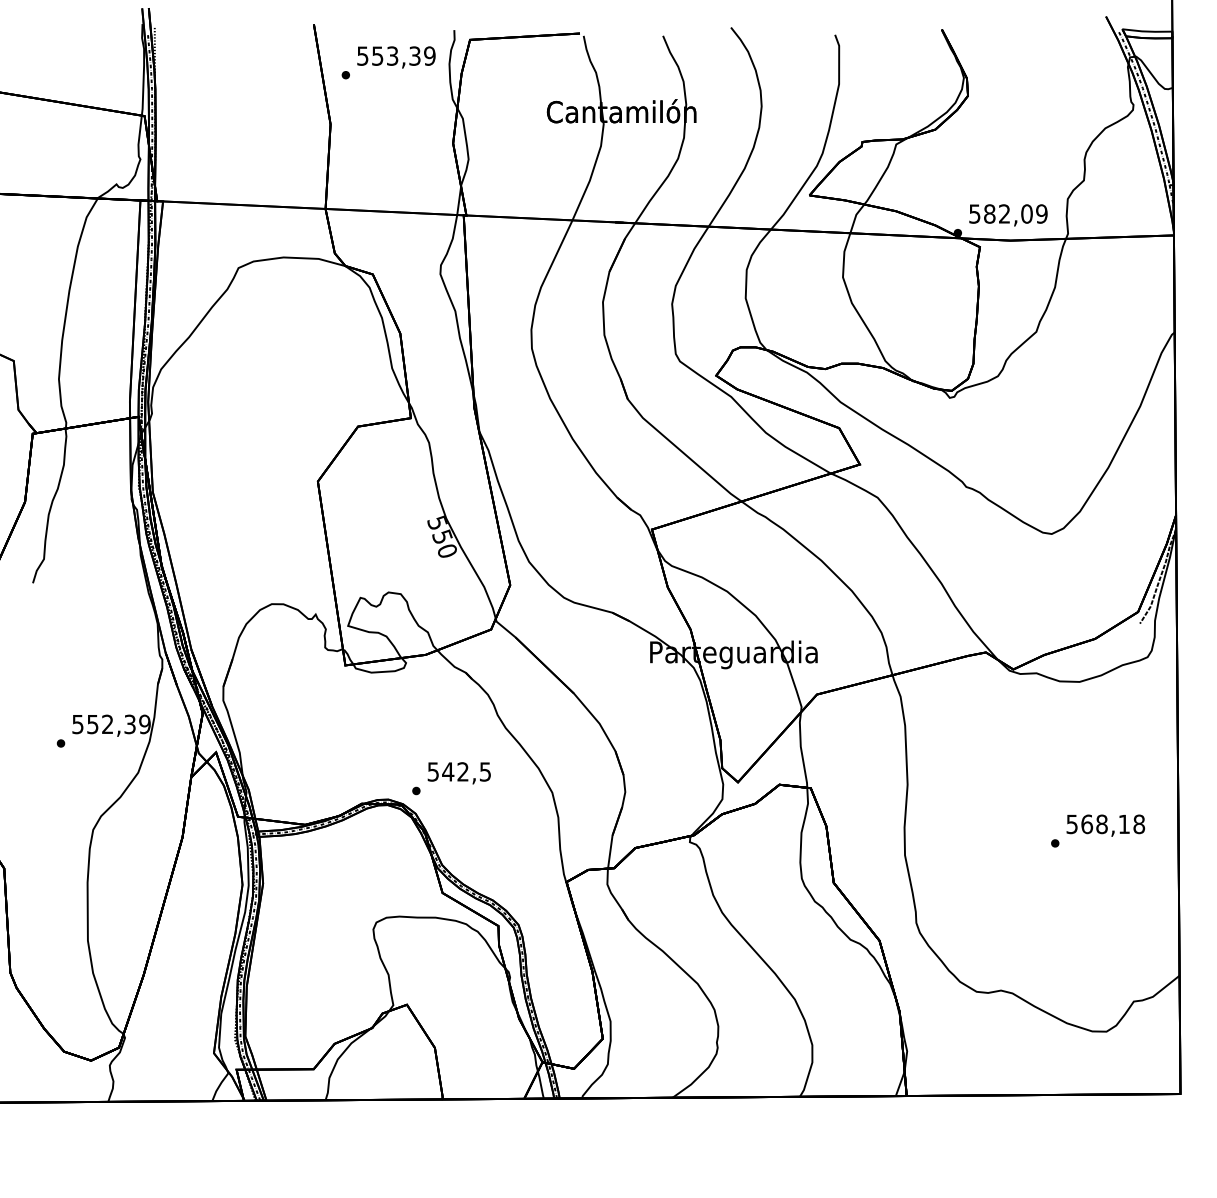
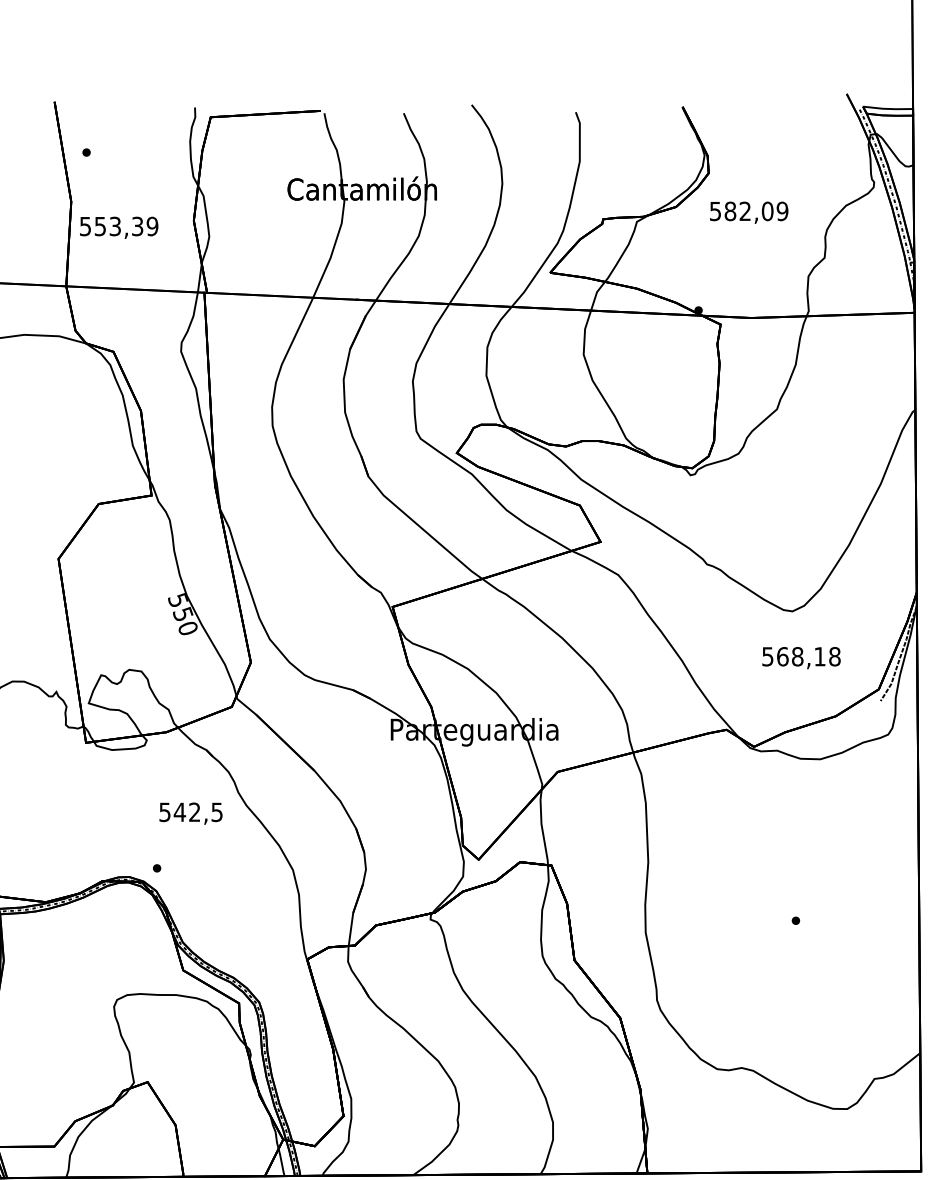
text: (396, 57) -> (119, 227), moved
text: (1008, 215) -> (749, 212), moved
text: (458, 773) -> (190, 813), moved
text: (1105, 825) -> (801, 657), moved

